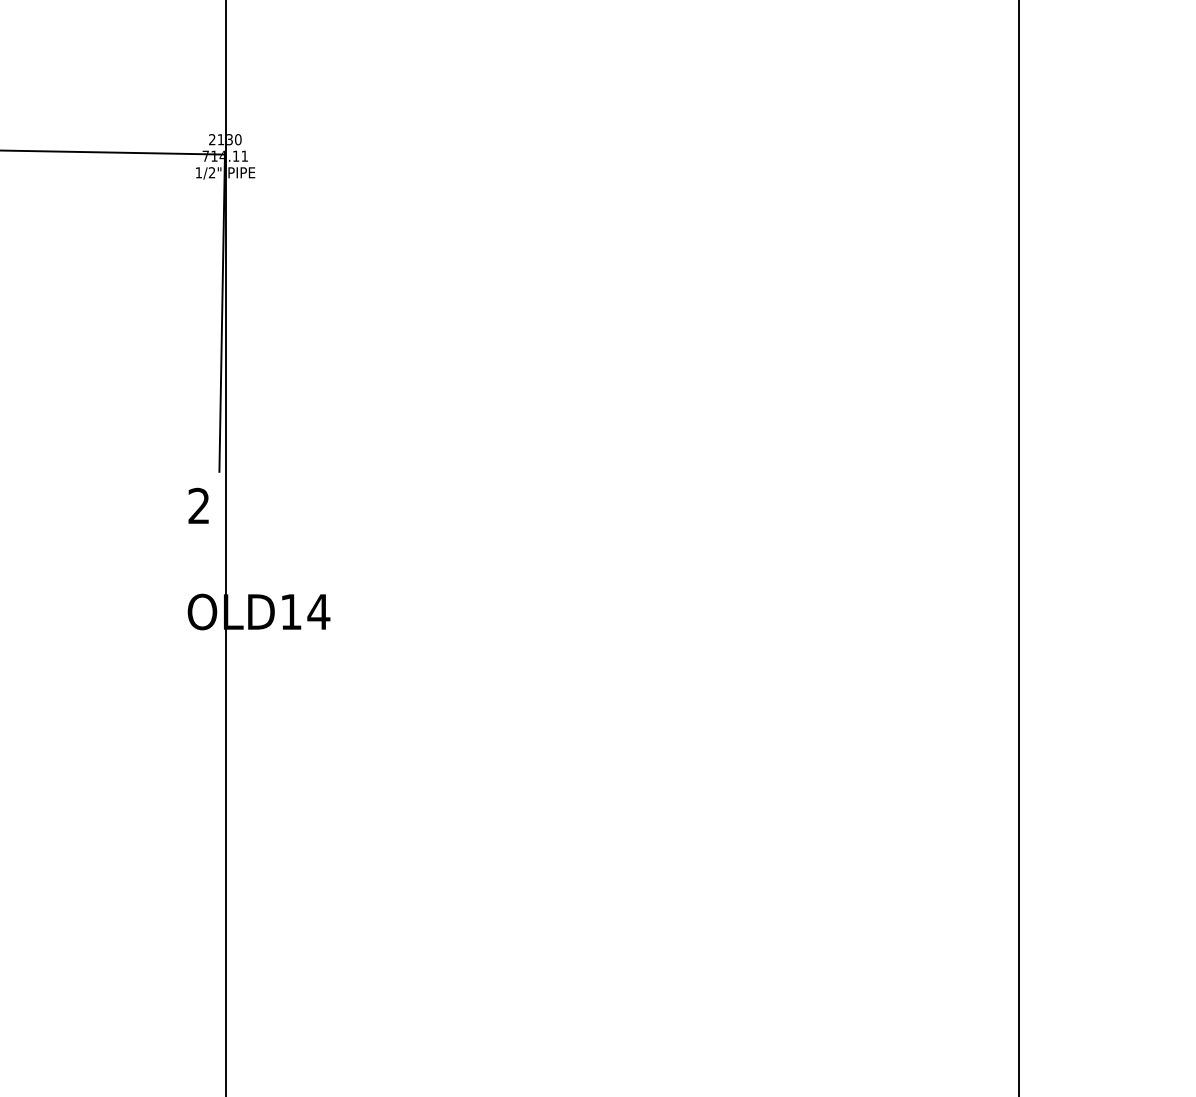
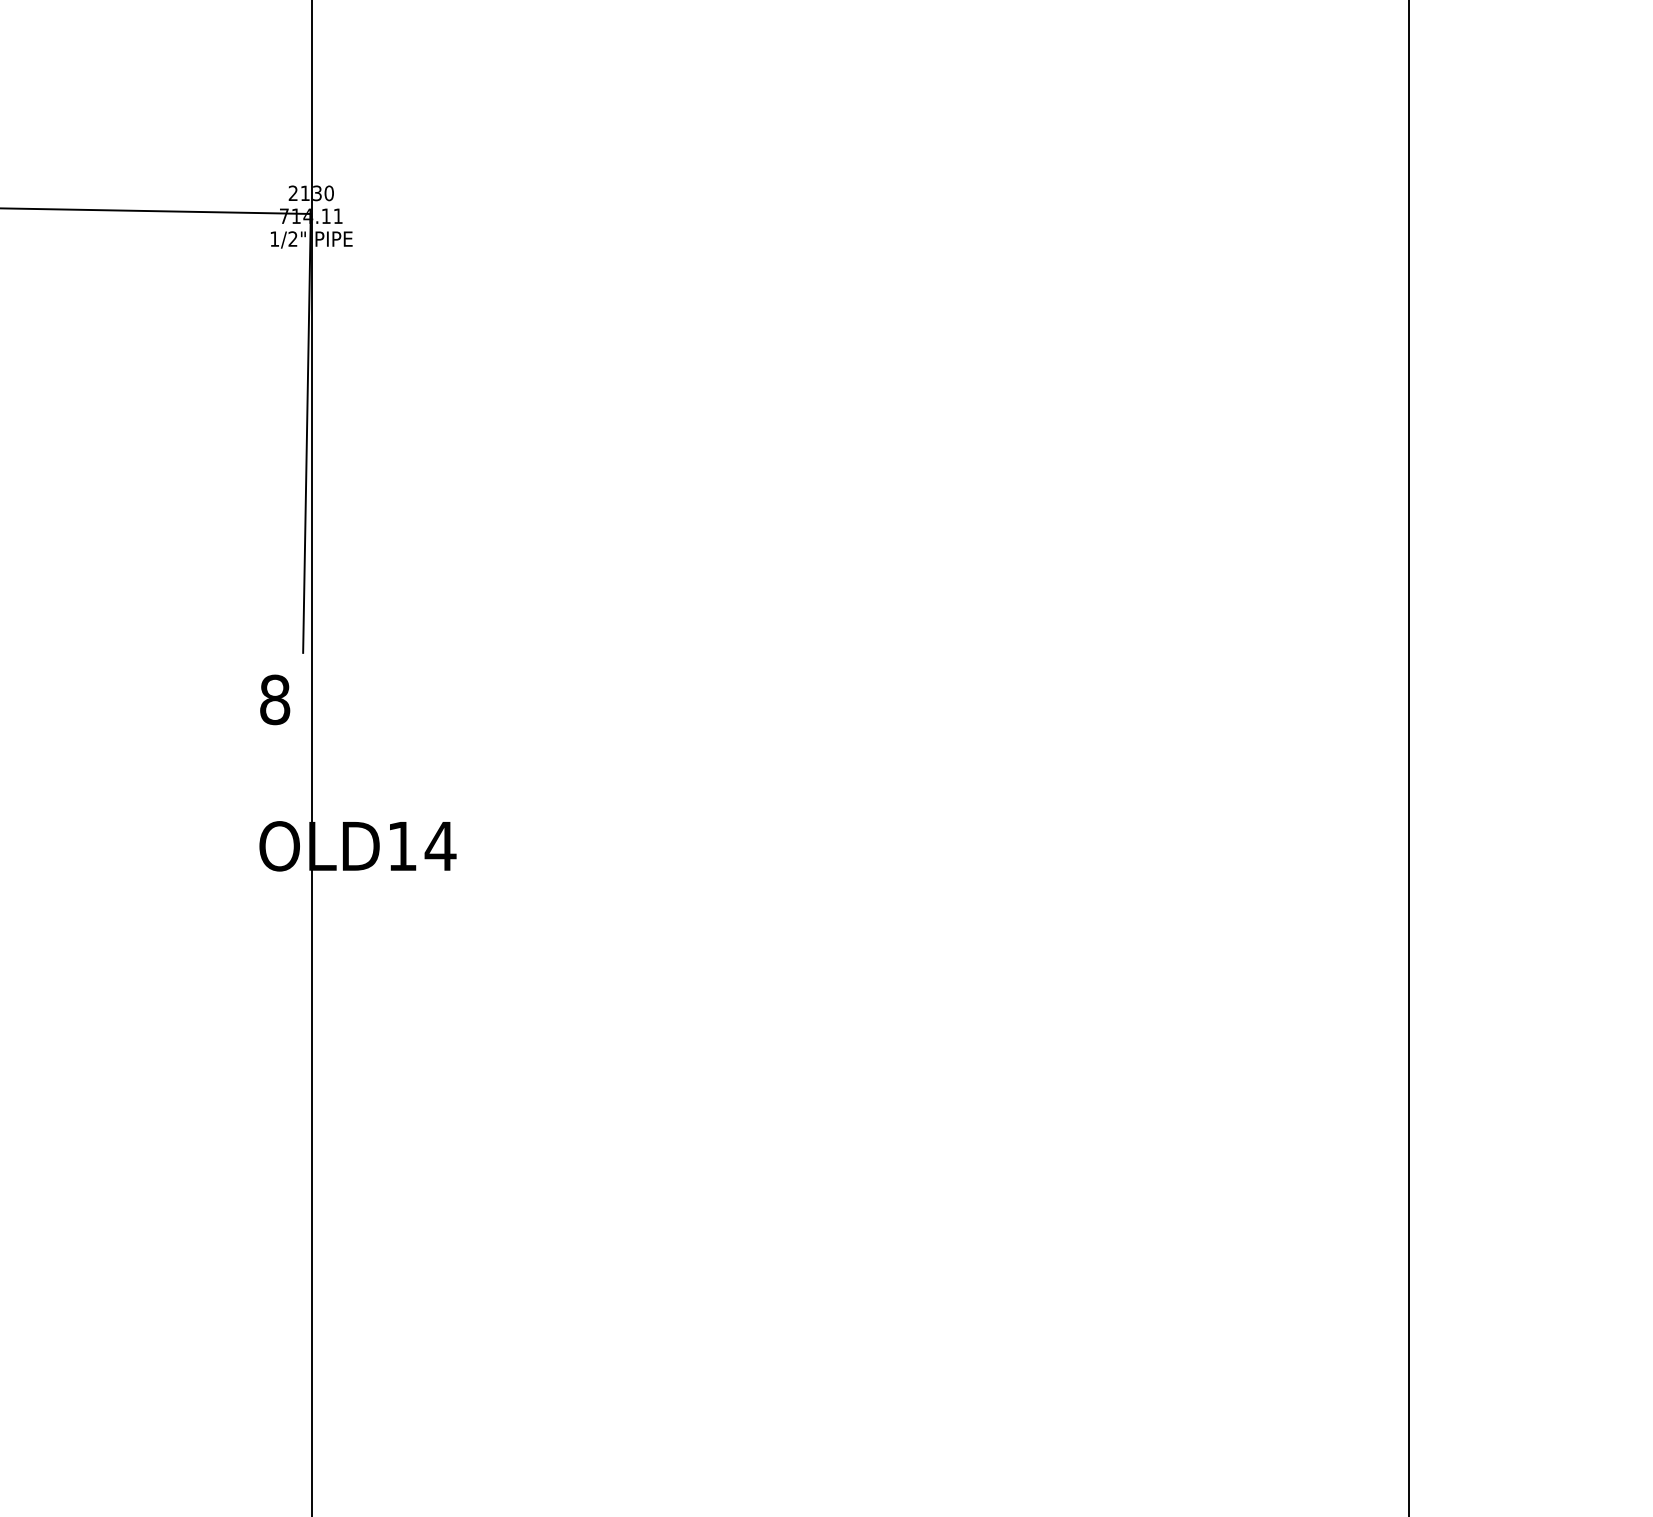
text: (198, 505) -> (274, 699), 2 -> 8

